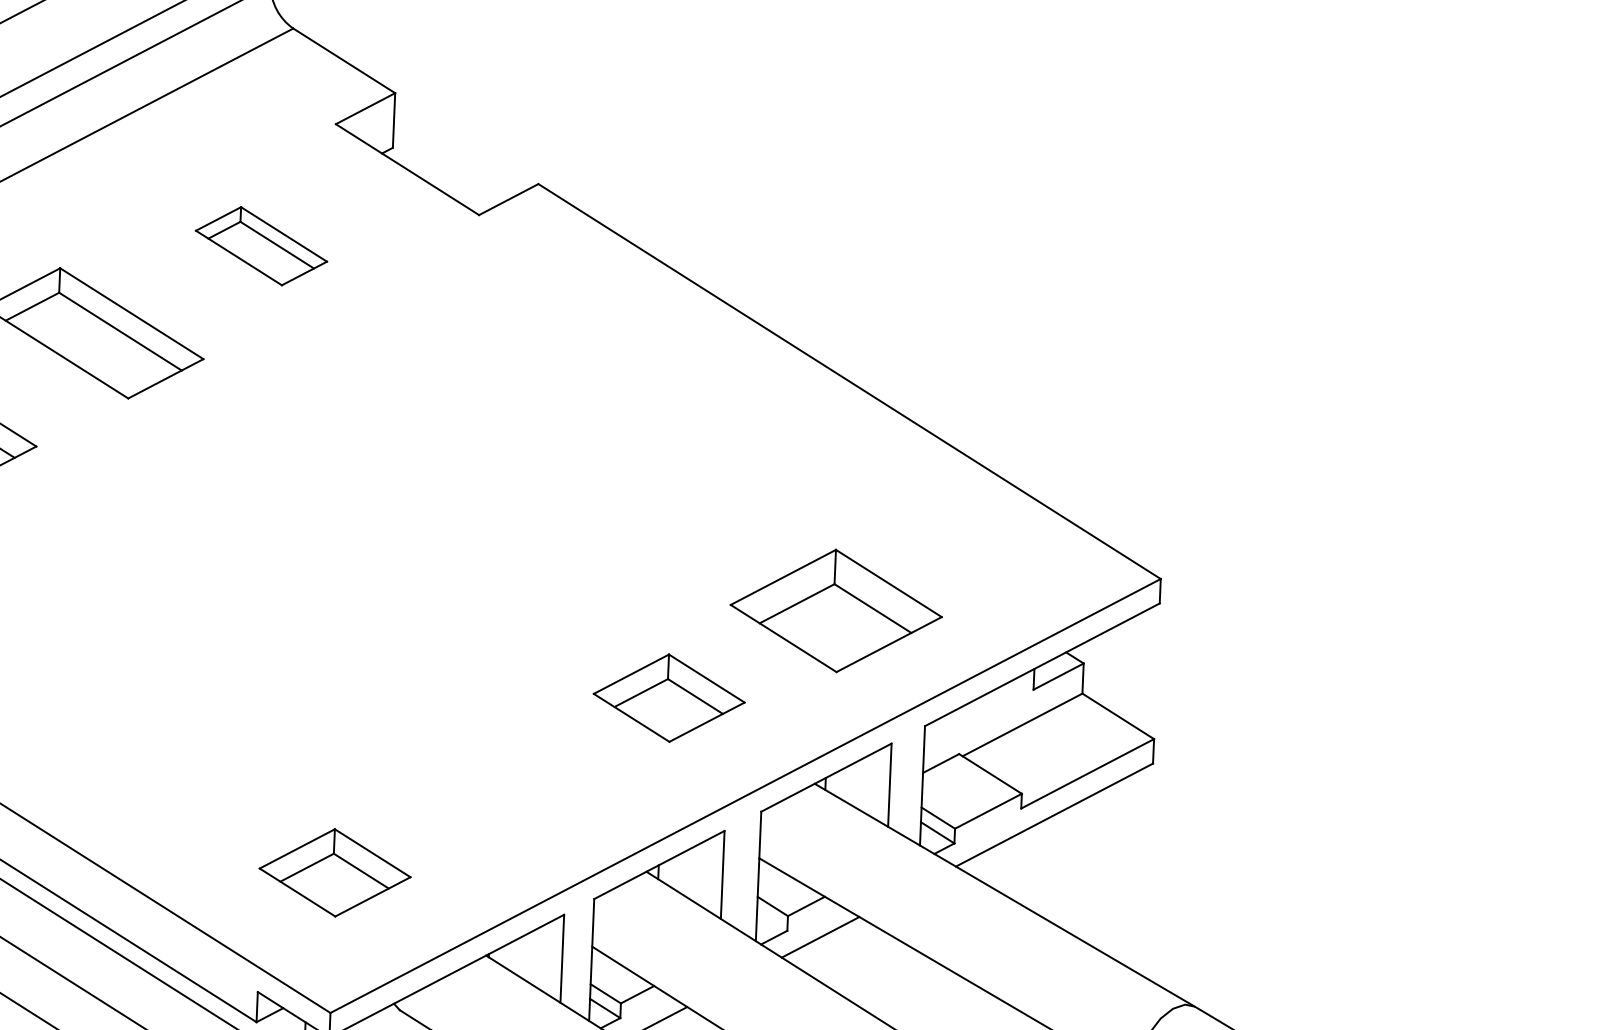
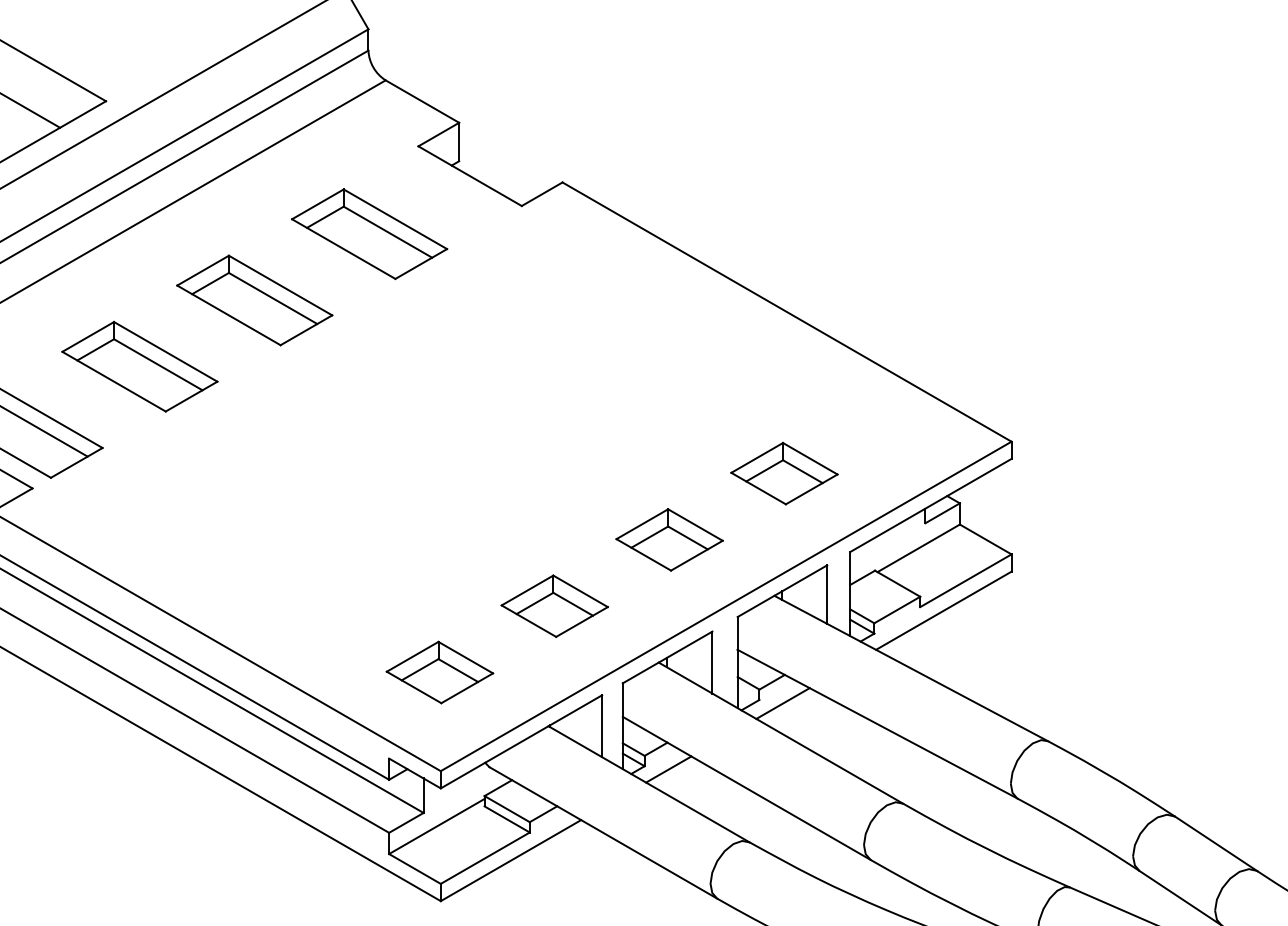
part: (261, 246) -> (369, 234), size x1.67
part: (836, 610) -> (784, 473), size x0.71
part: (501, 784) -> (554, 605), added

